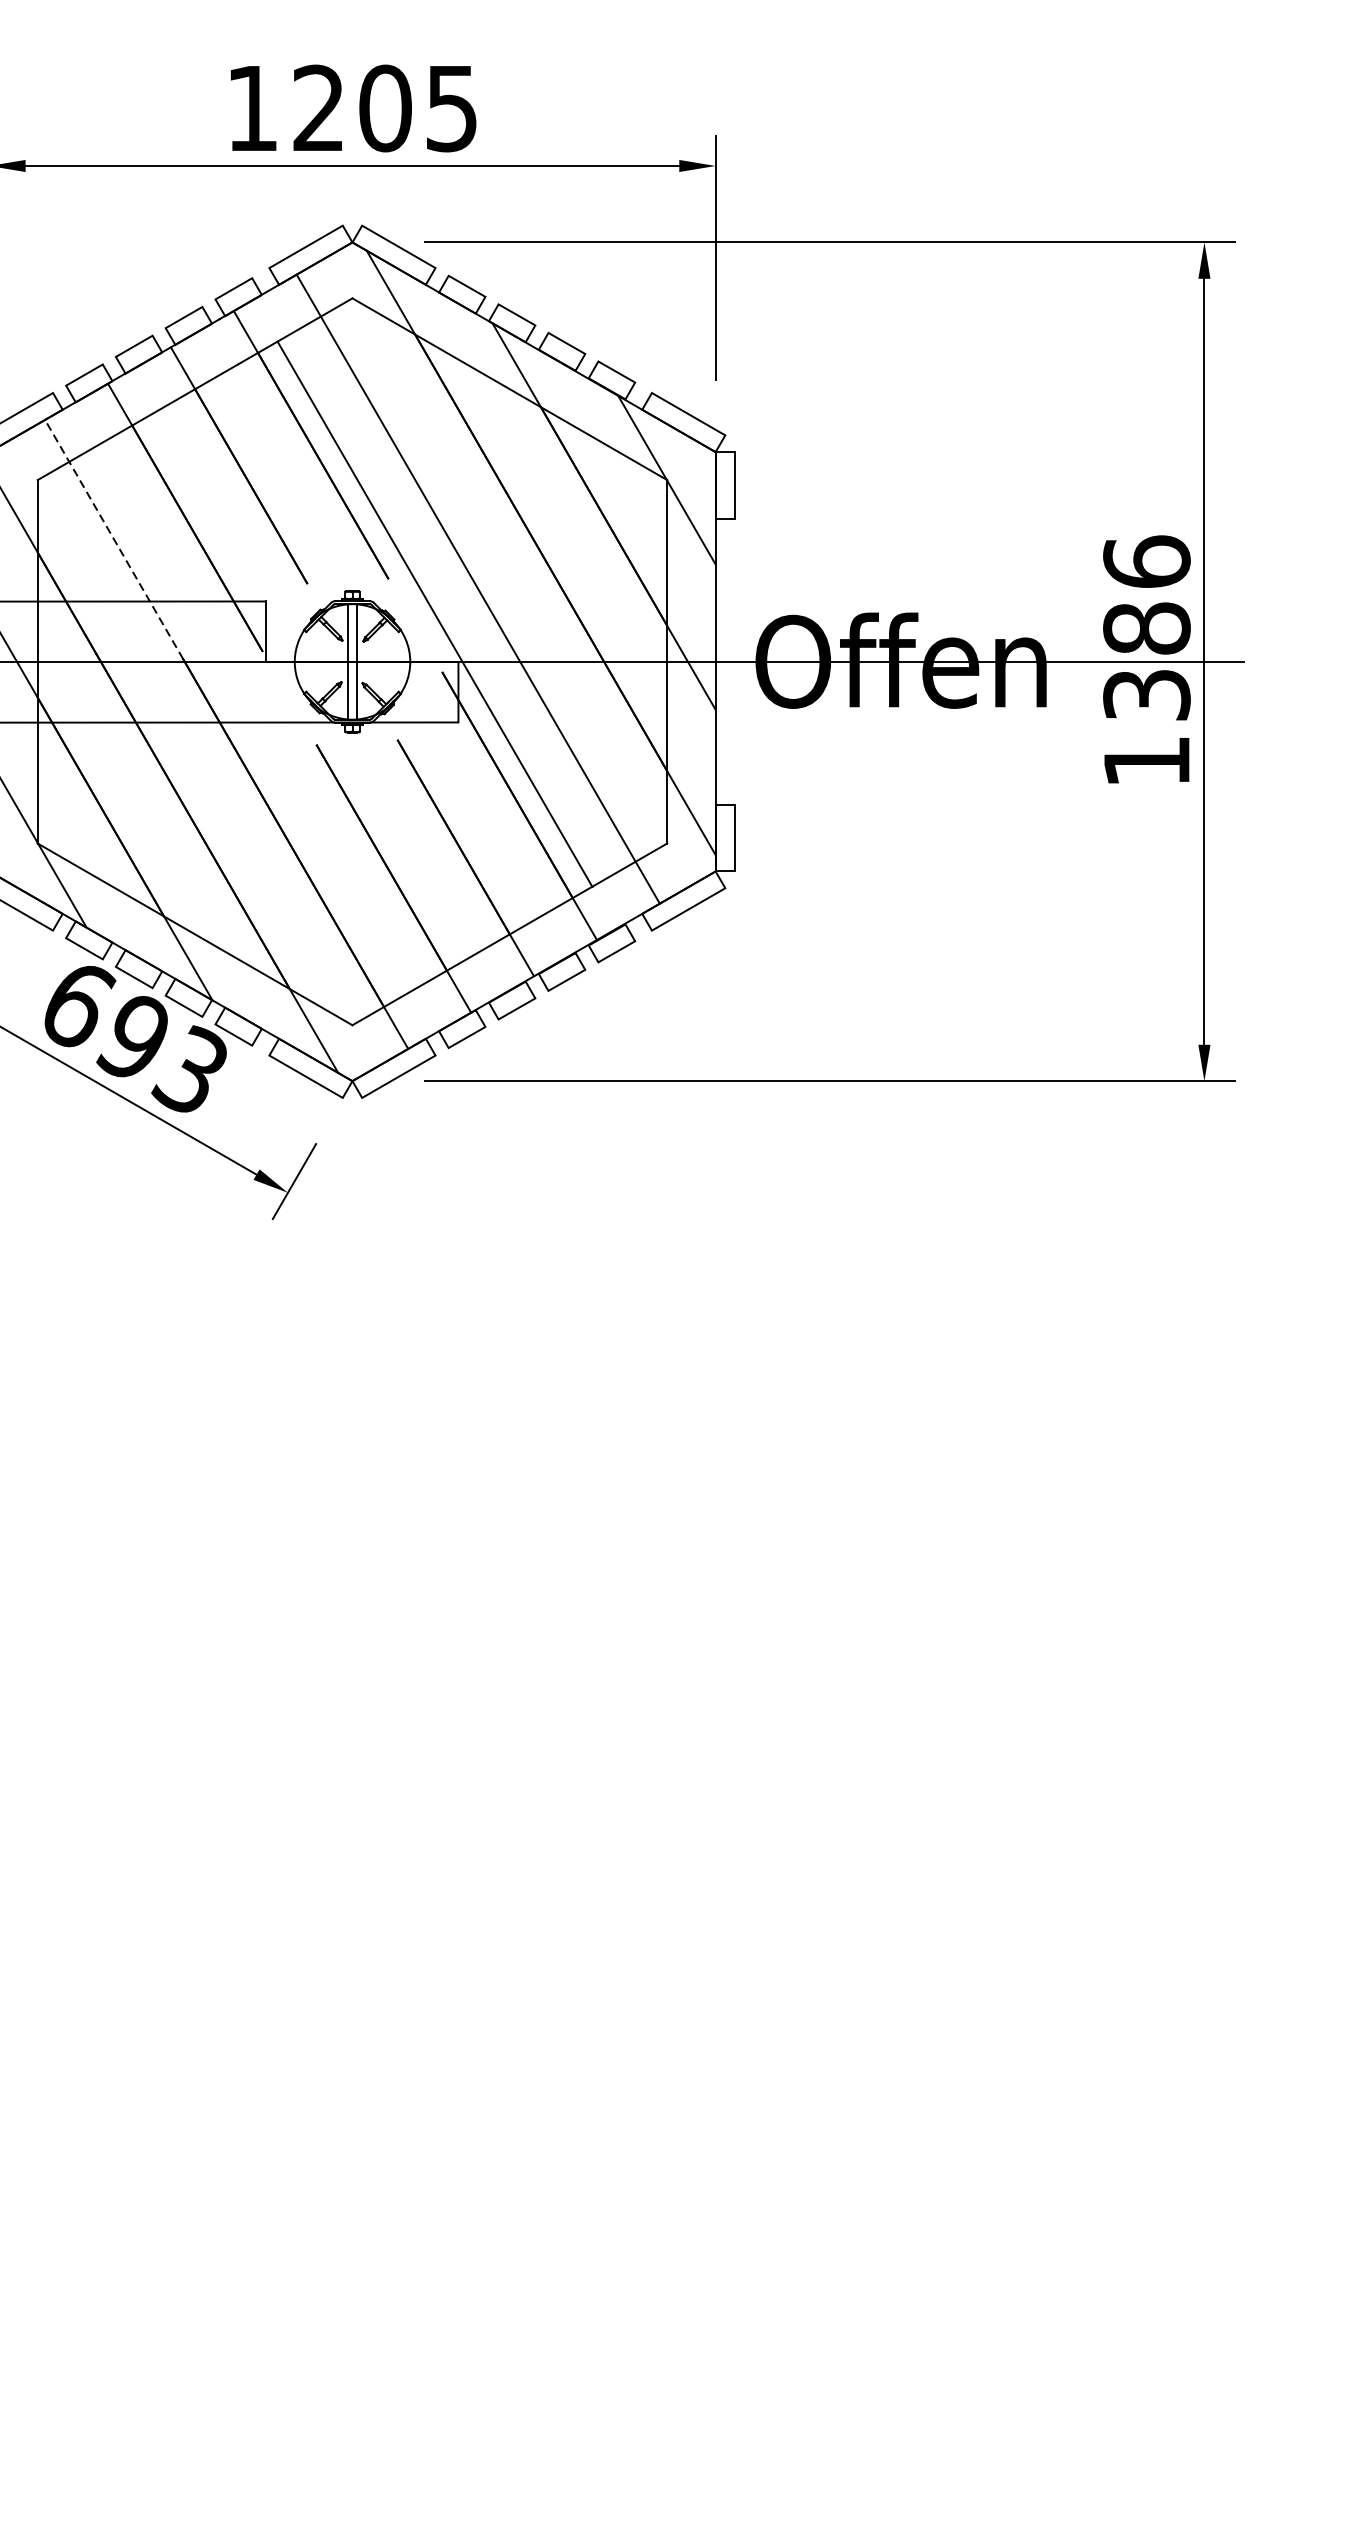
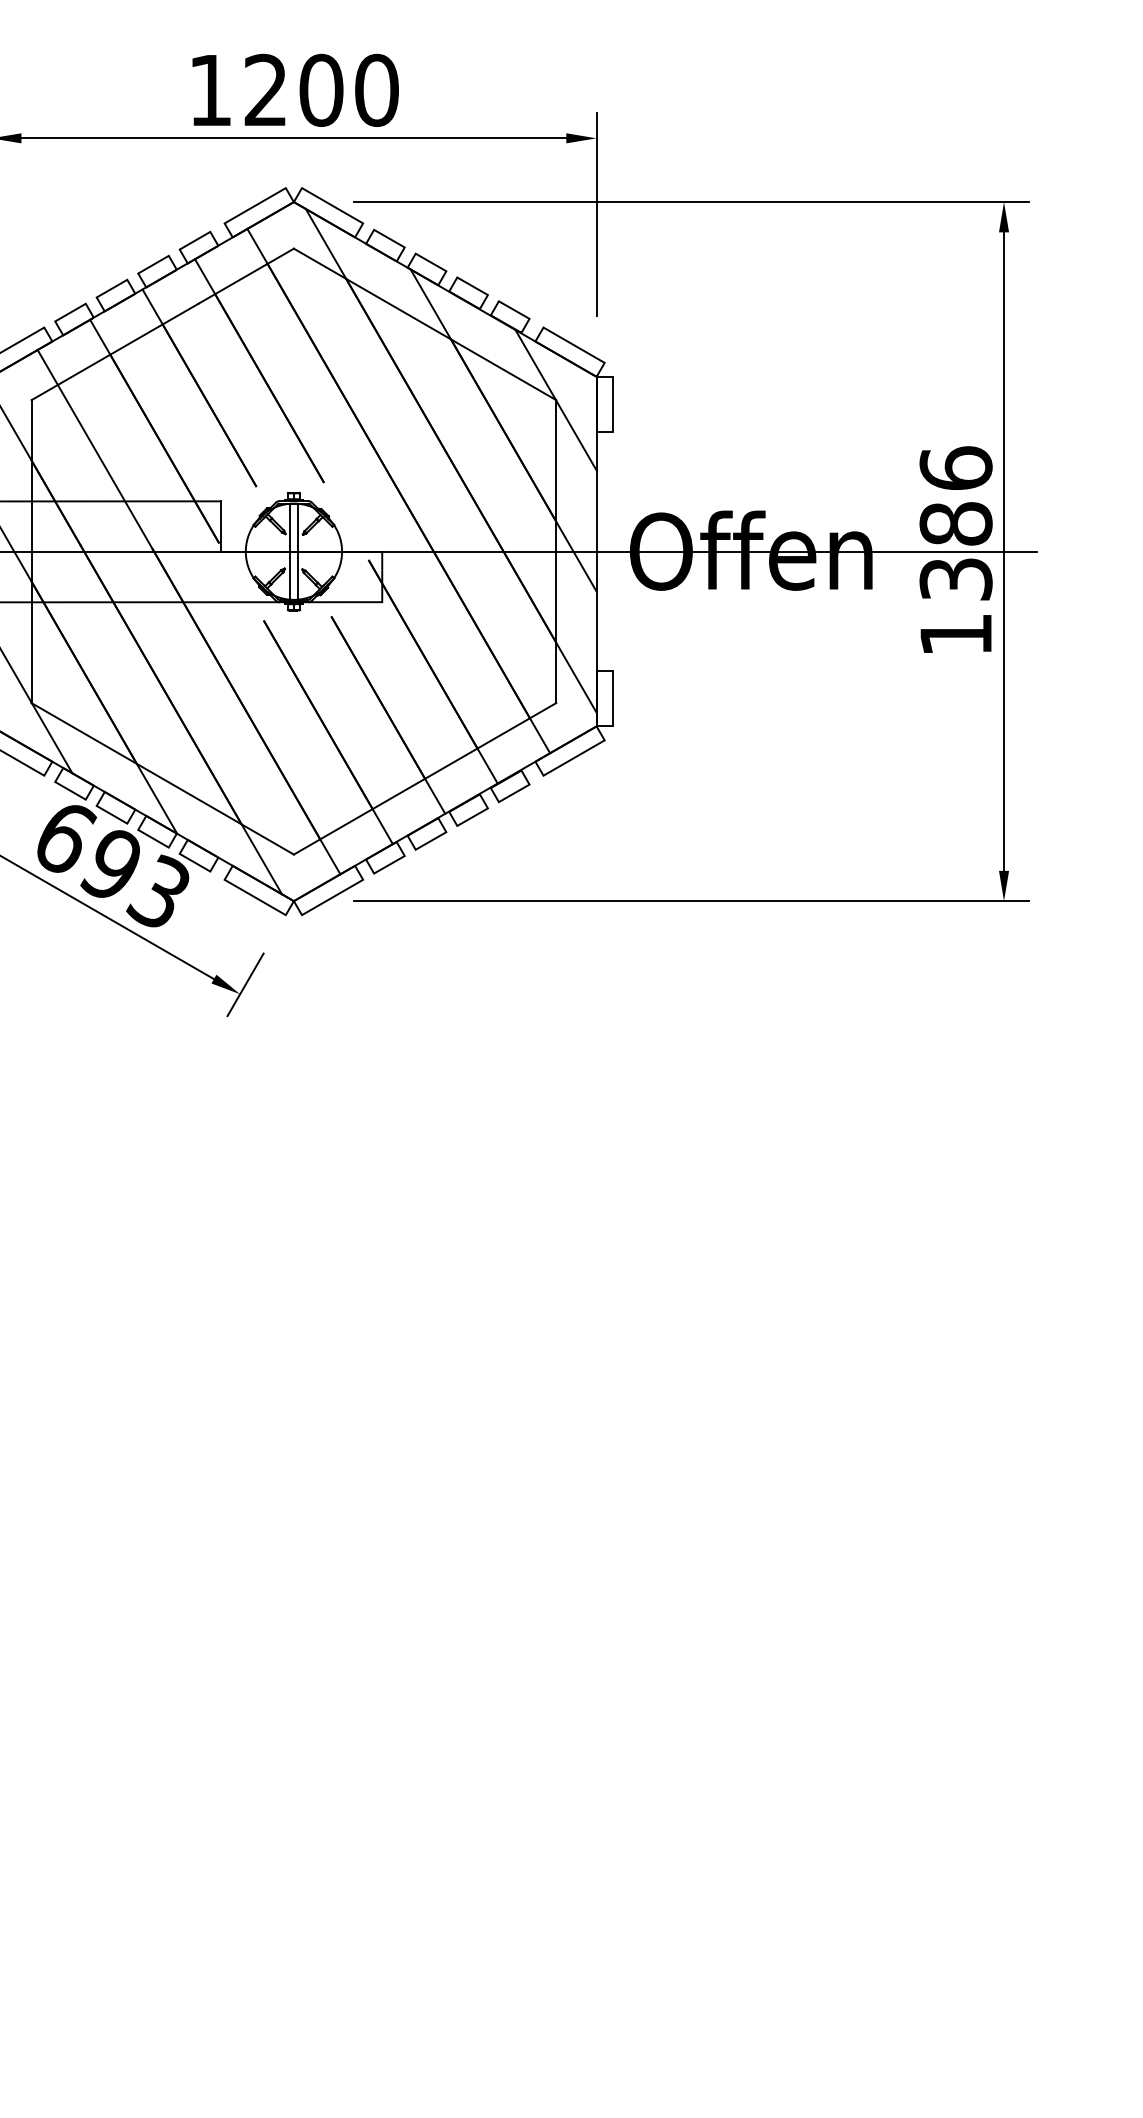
text: (451, 107) -> (376, 89), 1205 -> 1200
line: (114, 539) -> (95, 449), dashed -> solid
line: (434, 613) -> (398, 490), moved

